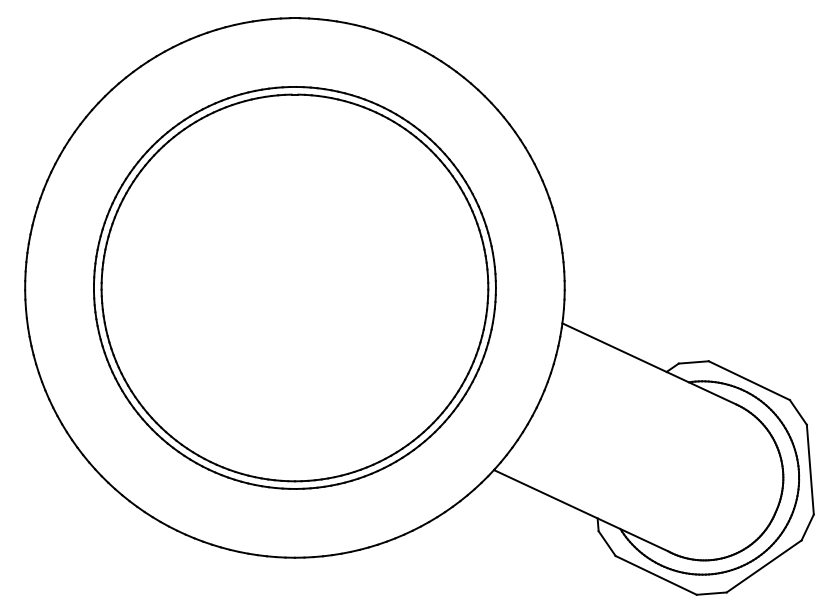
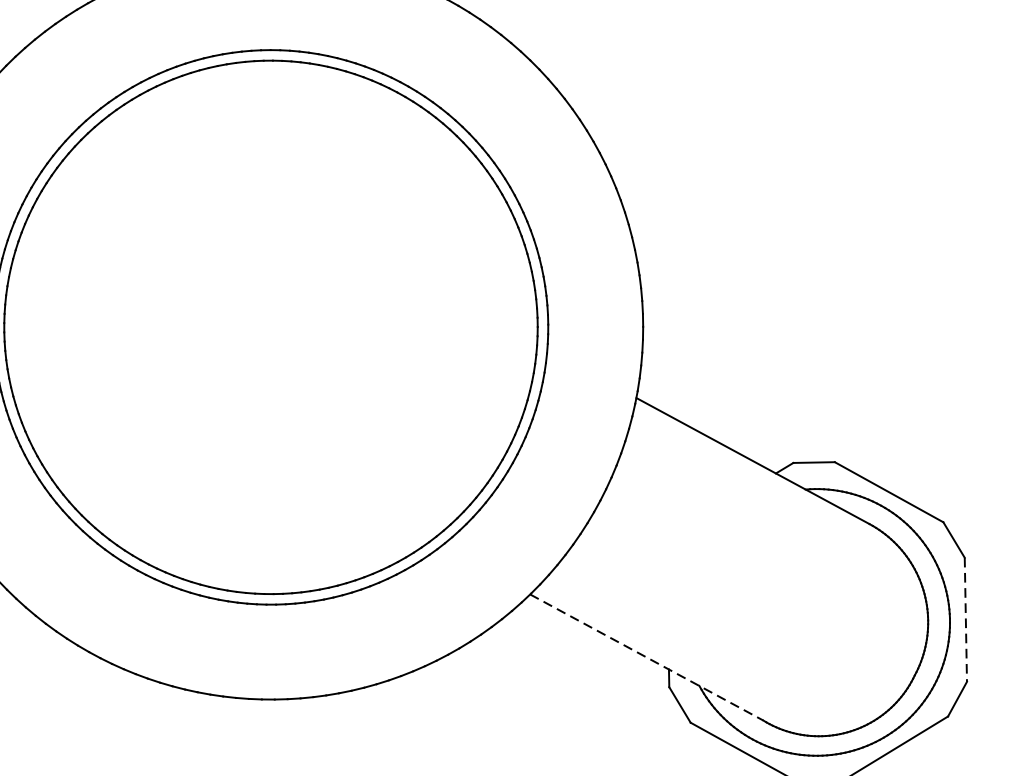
line: (810, 469) -> (966, 619), solid -> dashed
line: (581, 510) -> (647, 657), solid -> dashed

